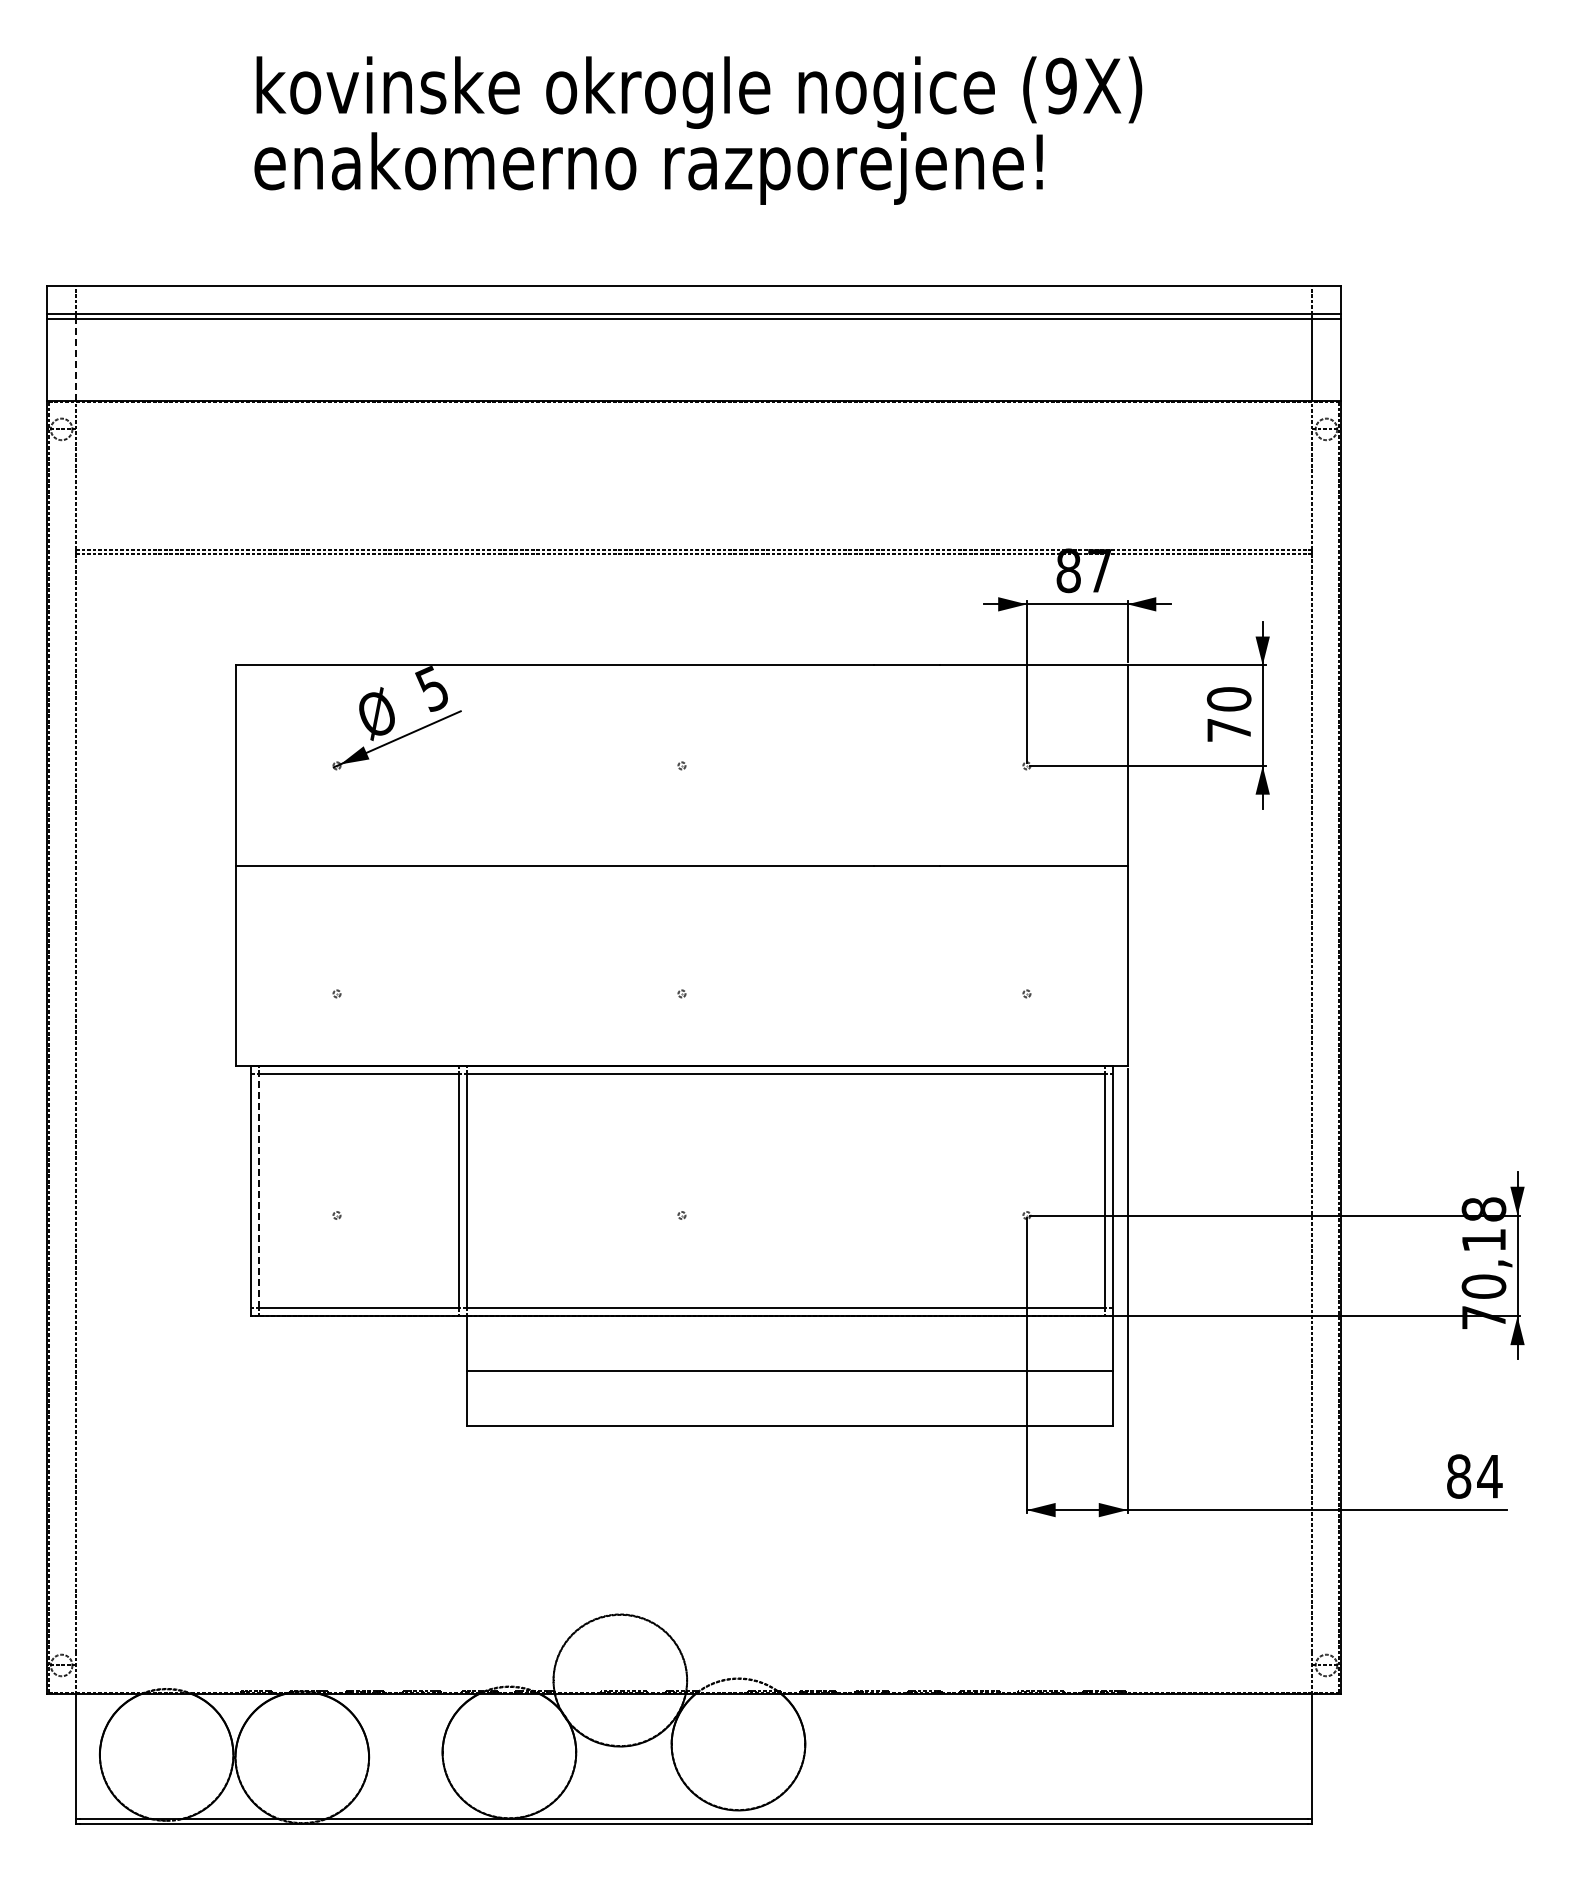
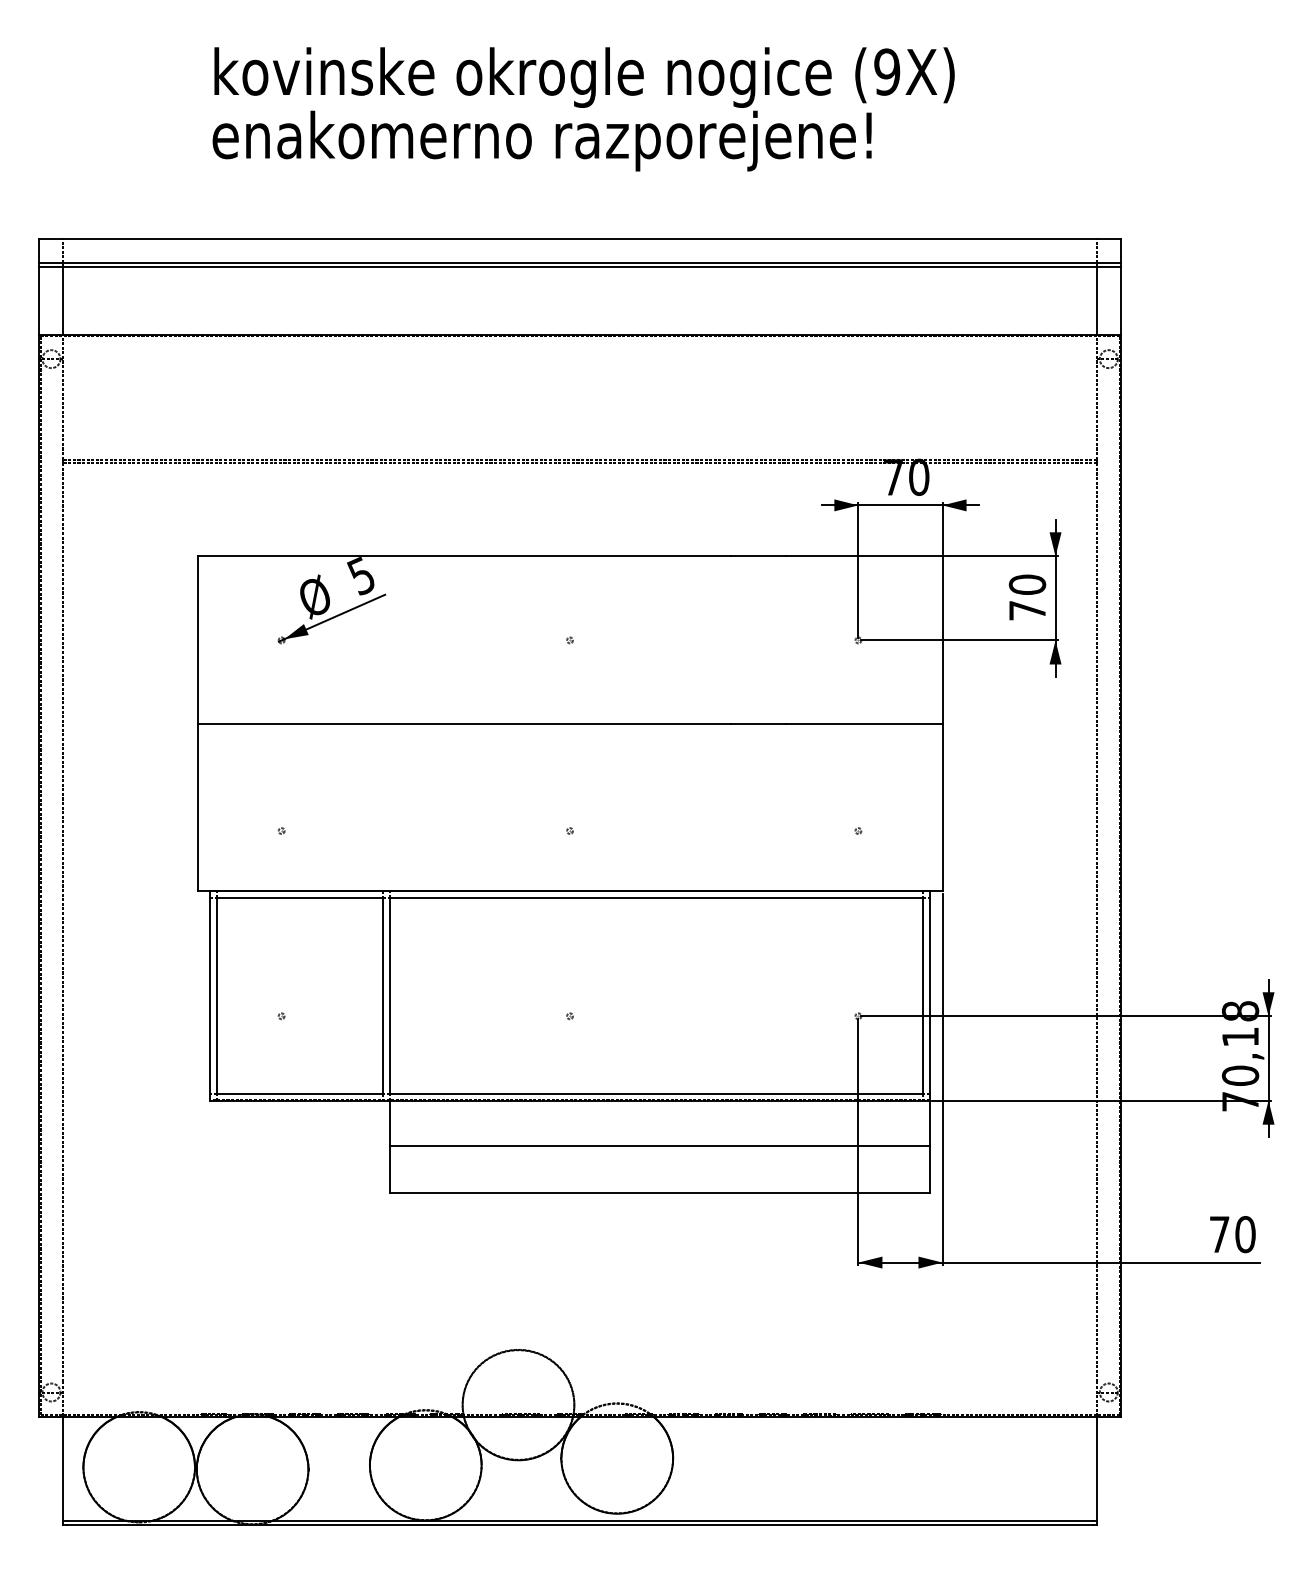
line: (76, 359) -> (63, 300), dashed -> solid
text: (1083, 570) -> (905, 477), 87 -> 70
line: (259, 1190) -> (216, 995), dashed -> solid
text: (1474, 1476) -> (1232, 1234), 84 -> 70

